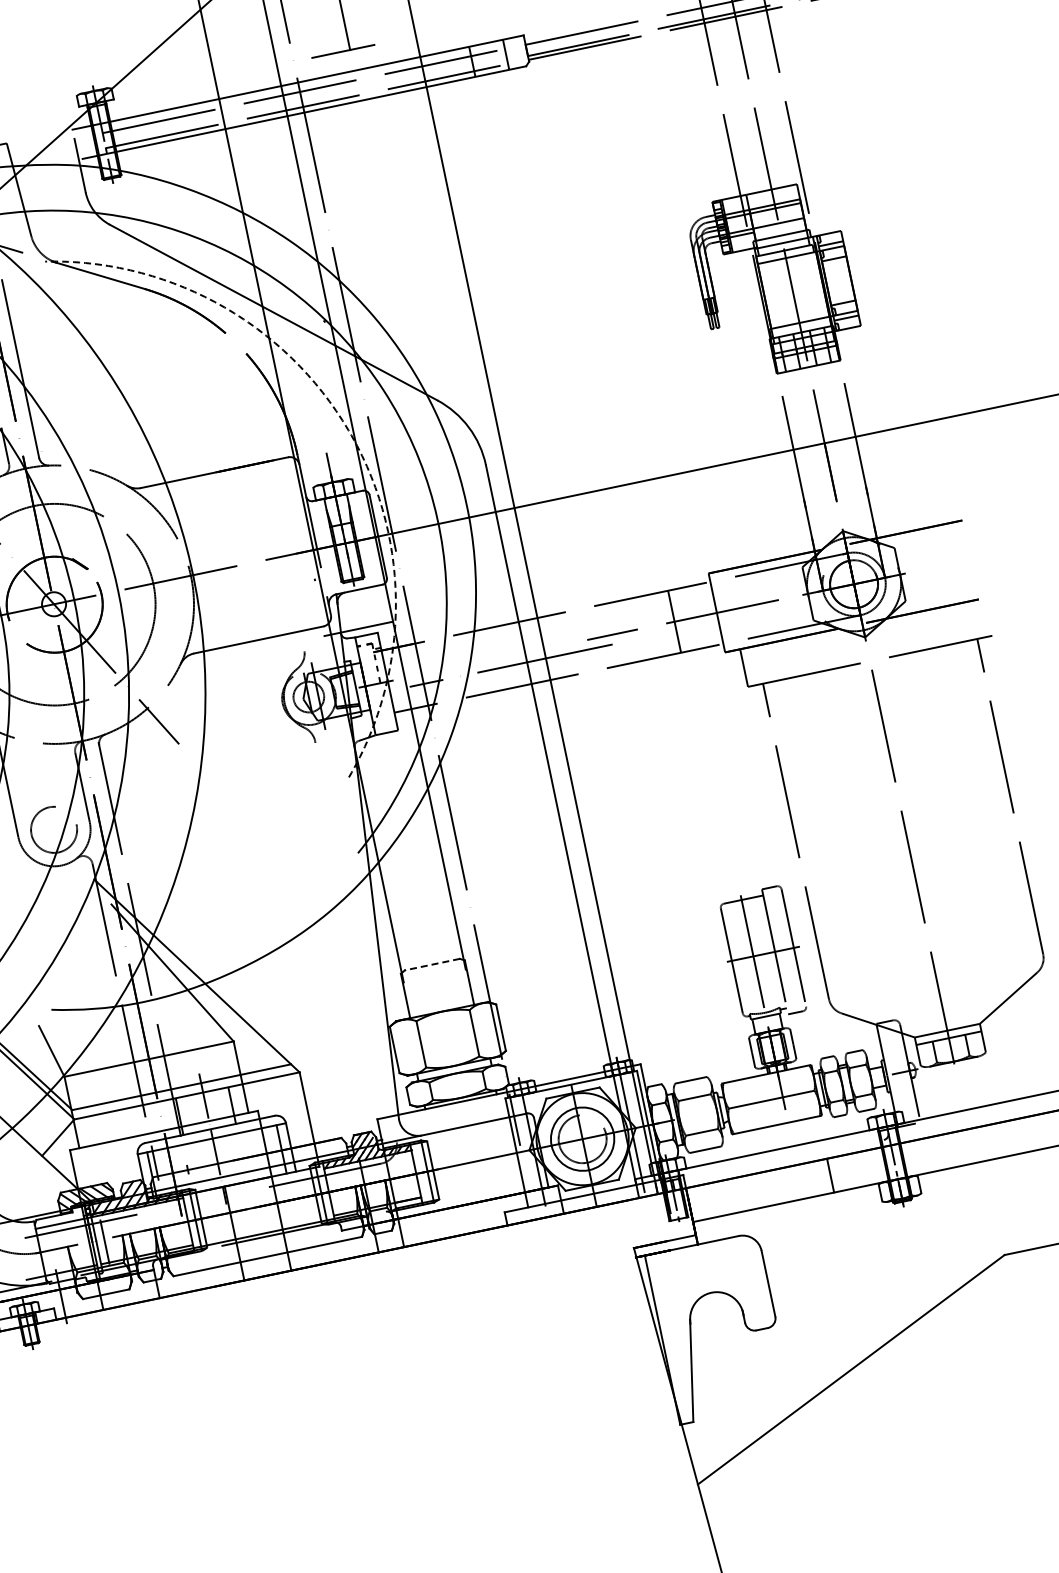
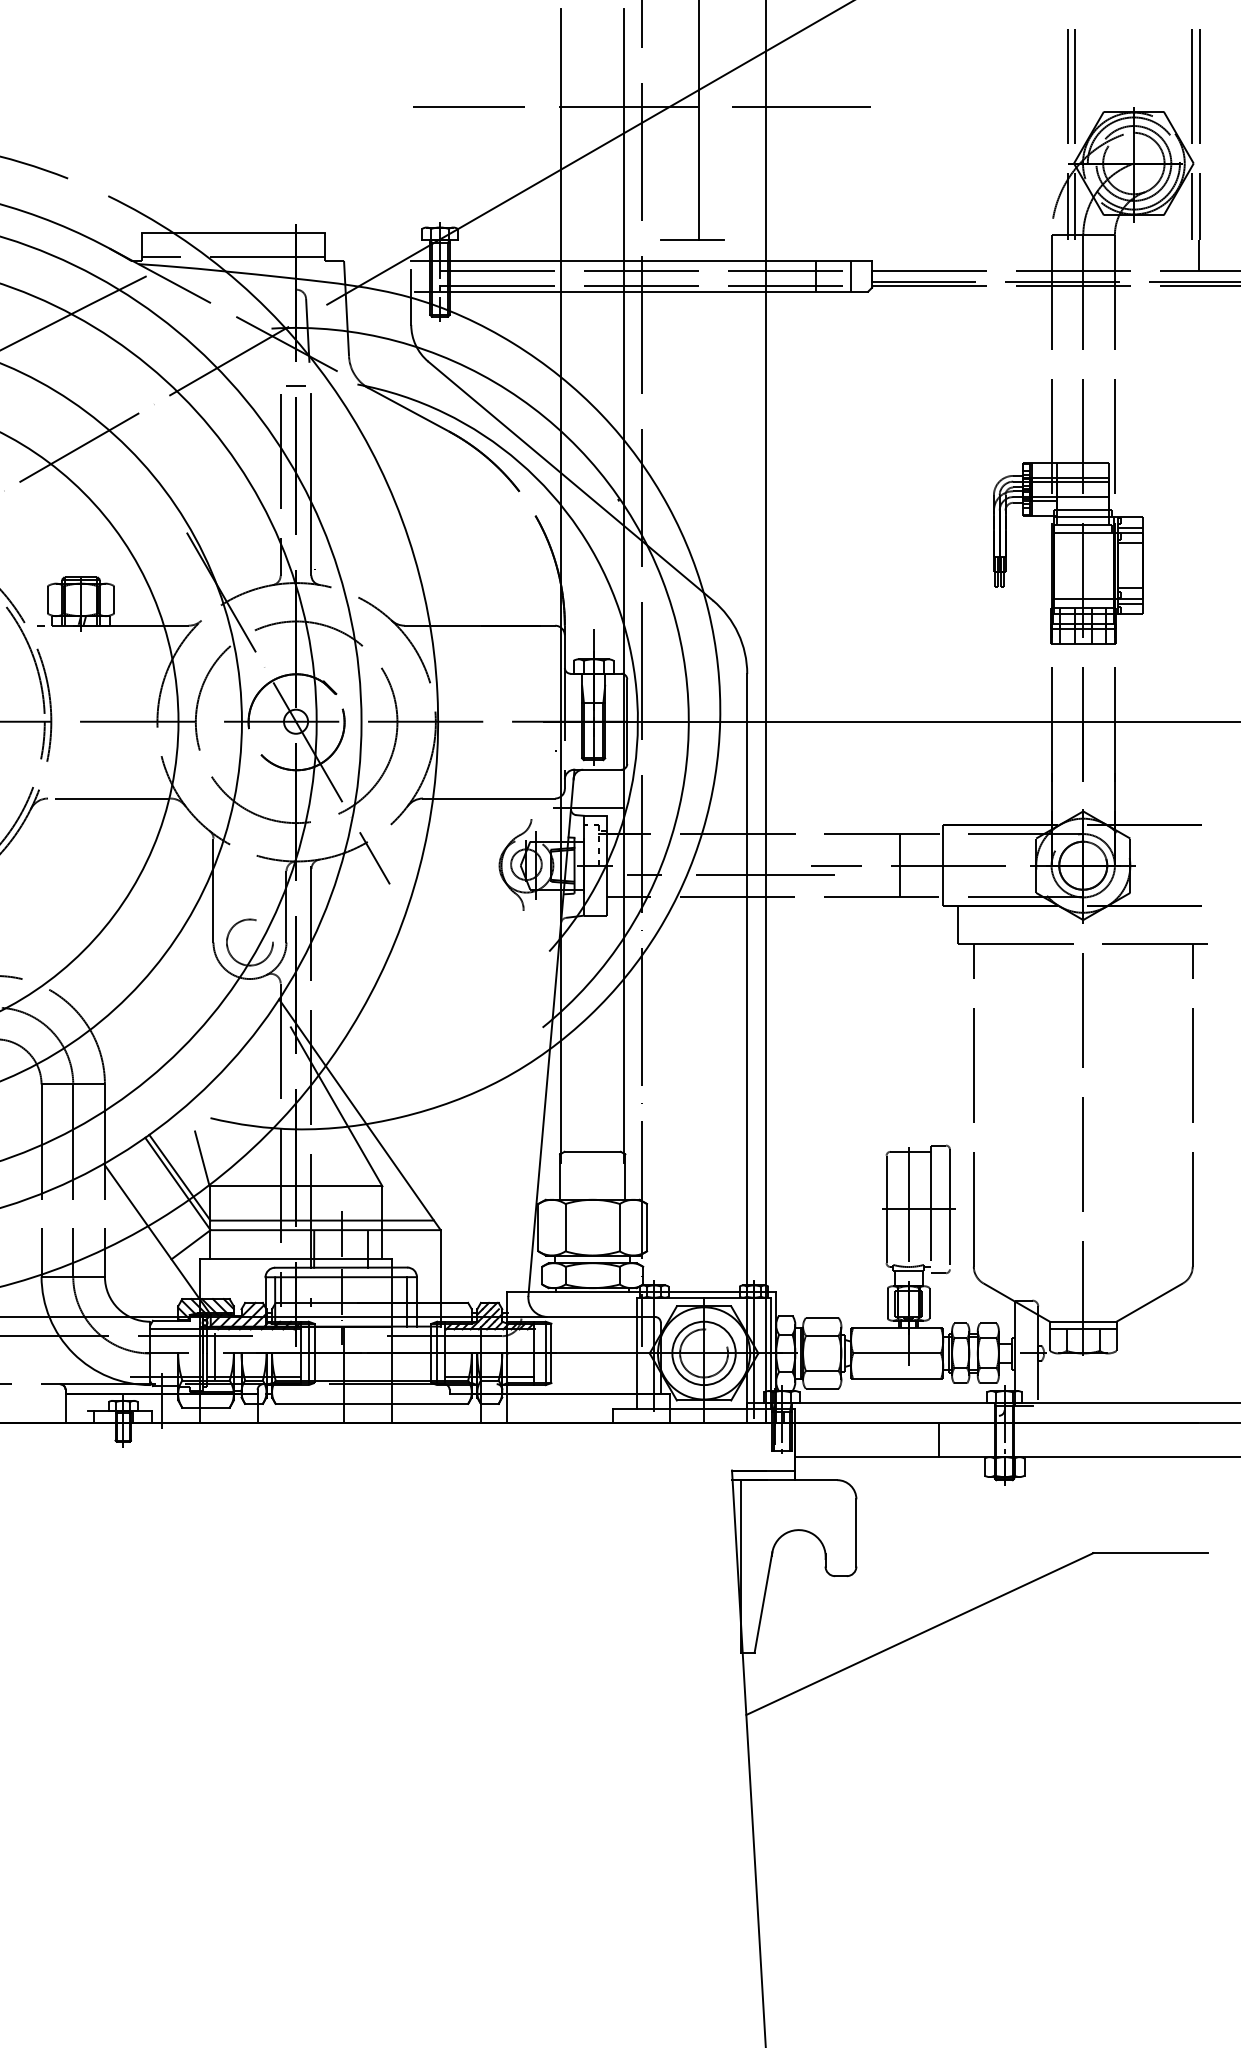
arc: (348, 430) -> (619, 611), dashed -> solid
line: (432, 964) -> (592, 1151), dashed -> solid

